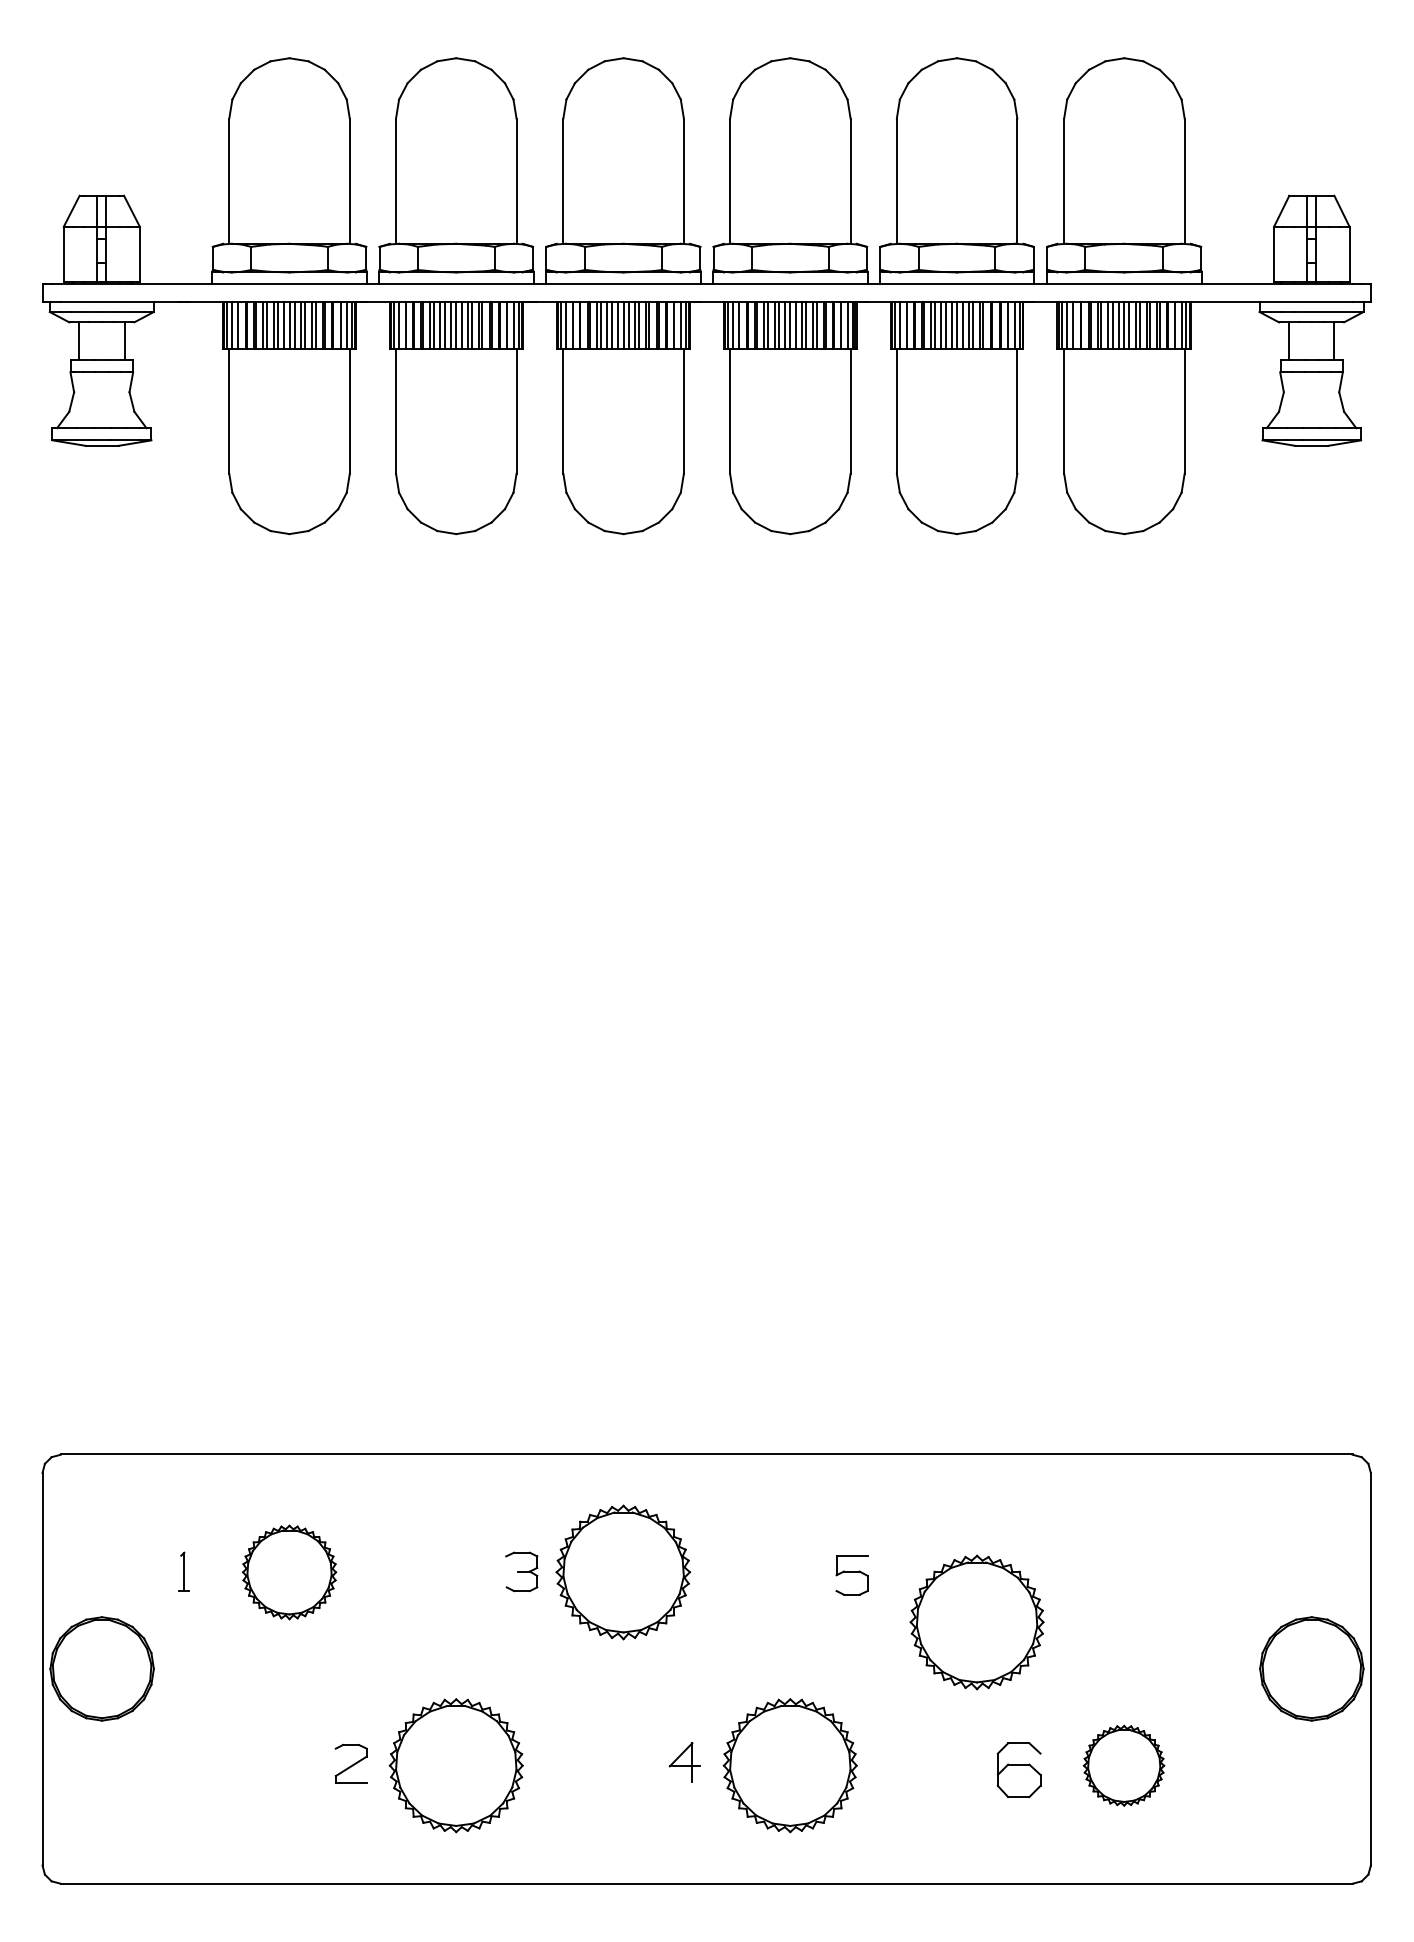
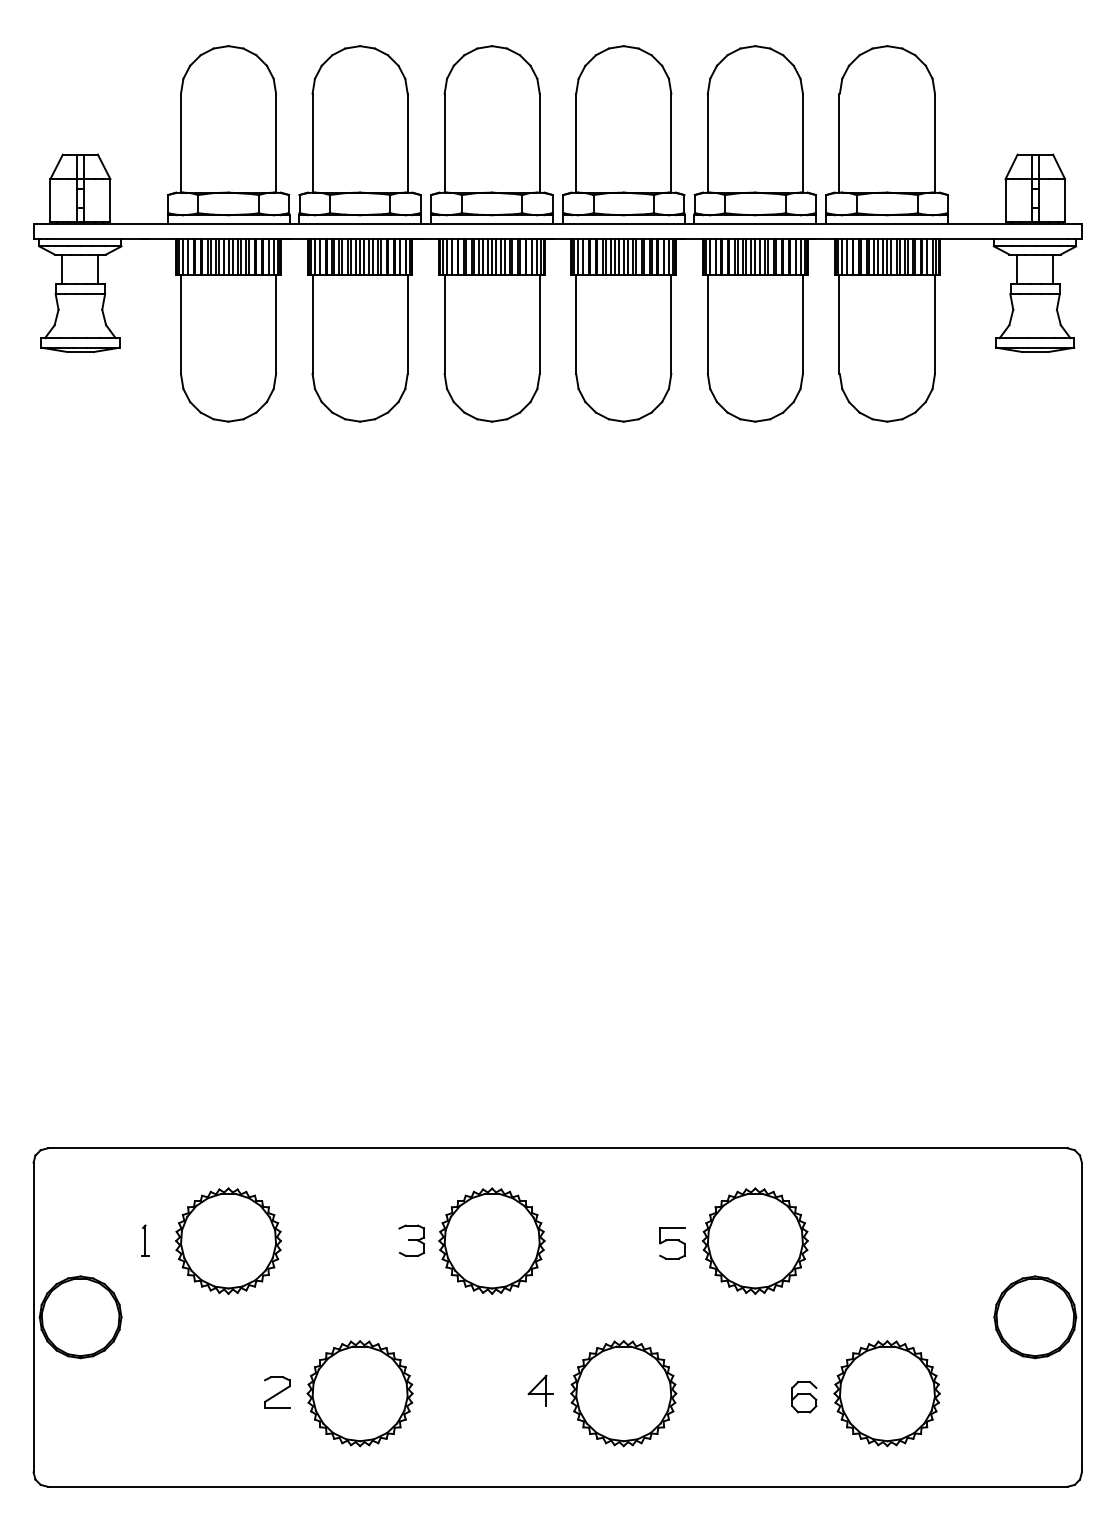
part: (289, 1572) -> (228, 1241), size x1.43
part: (976, 1622) -> (754, 1241), moved
part: (1123, 1765) -> (886, 1393), size x1.67
part: (1018, 1770) -> (803, 1397), size x0.71

